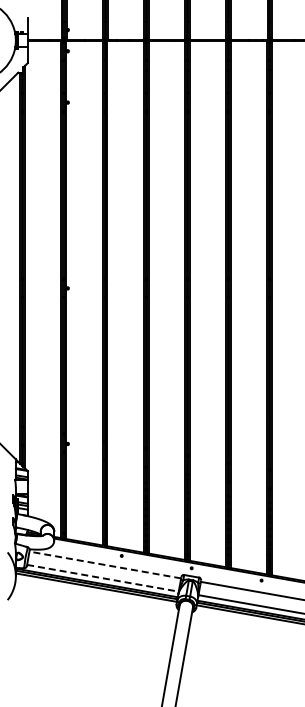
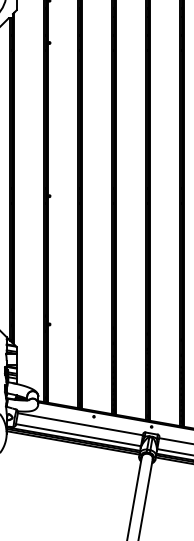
line: (104, 564) -> (79, 423), dashed -> solid
line: (103, 578) -> (78, 435), dashed -> solid

